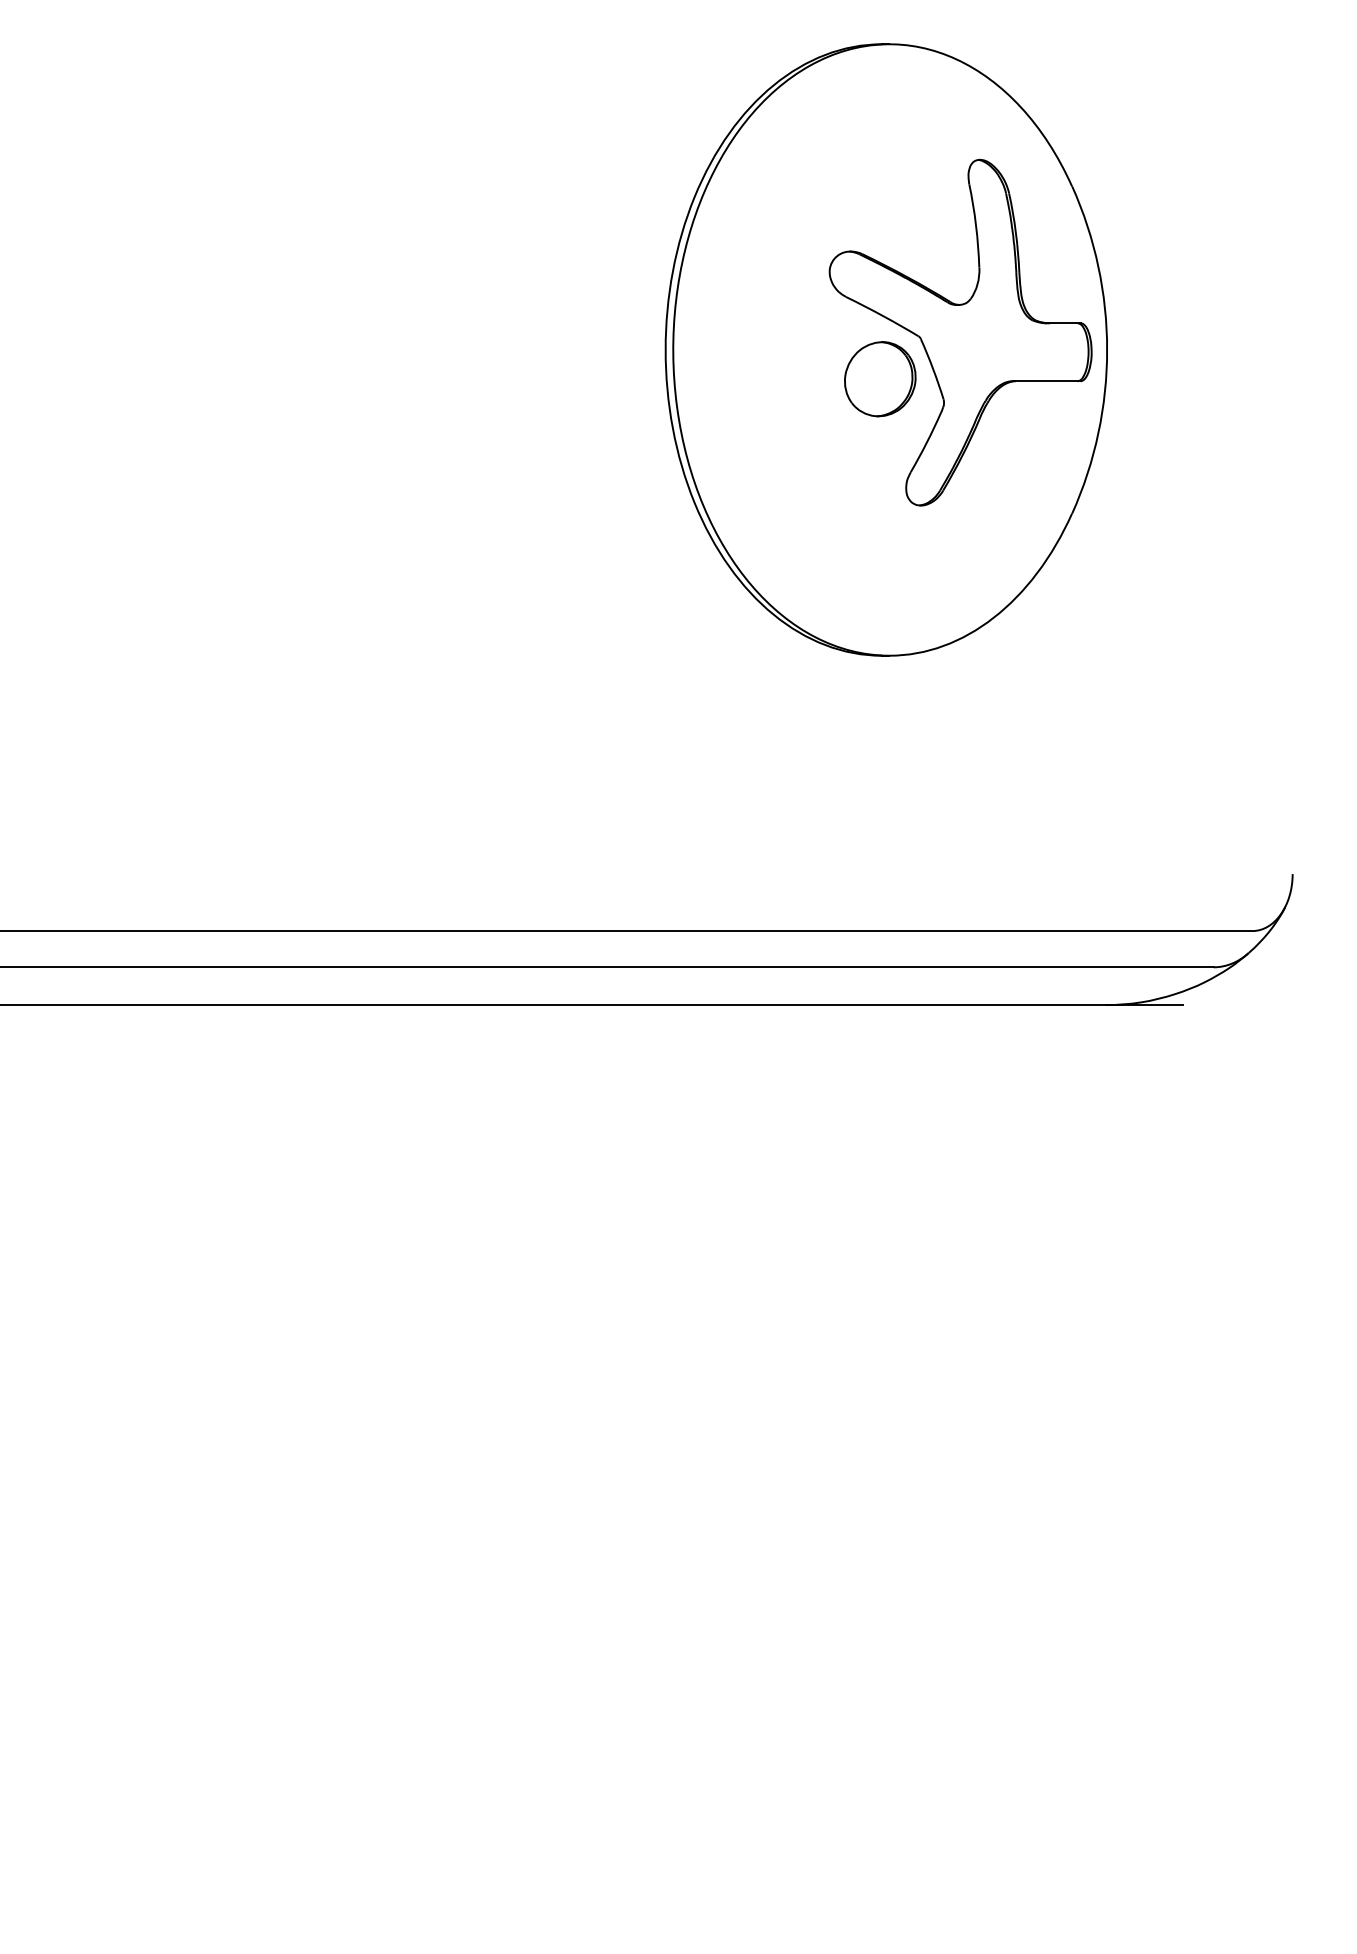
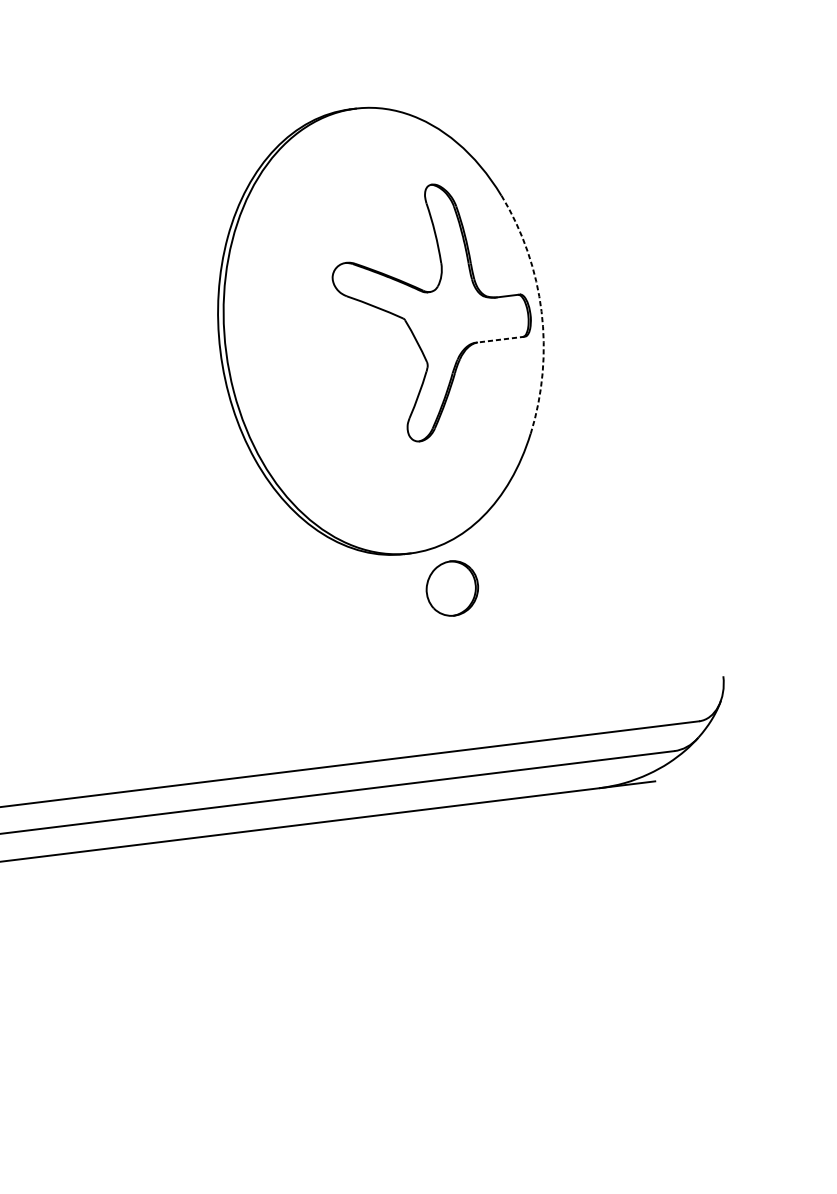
arc: (1107, 350) -> (541, 311), solid -> dashed
part: (880, 379) -> (452, 588), moved
line: (1046, 381) -> (500, 339), solid -> dashed

